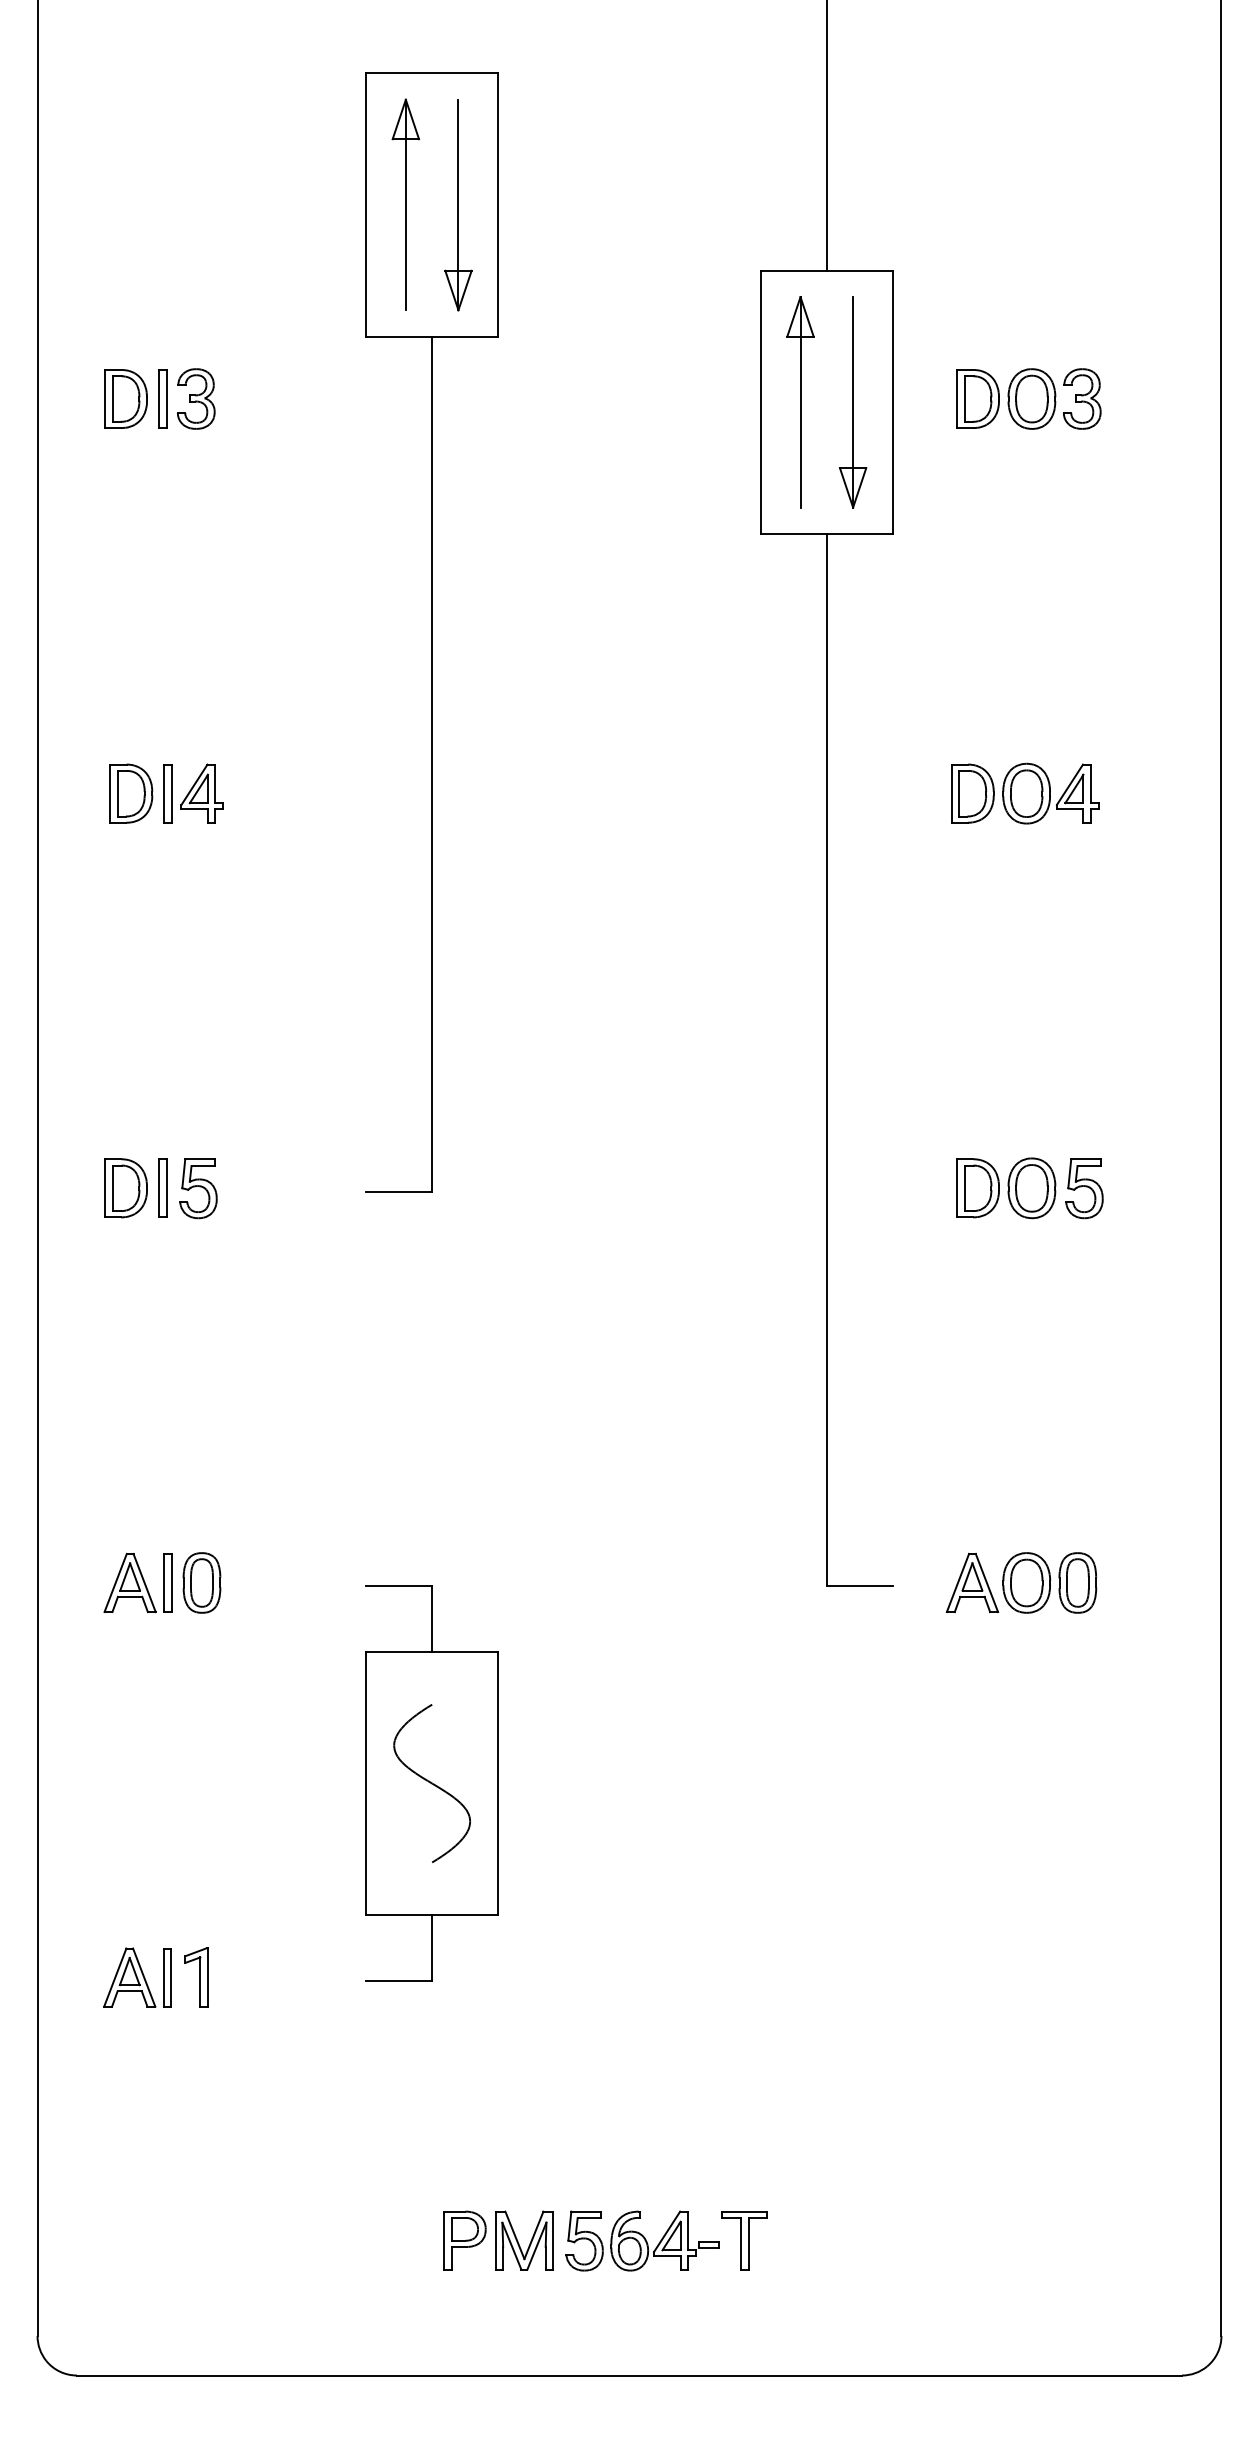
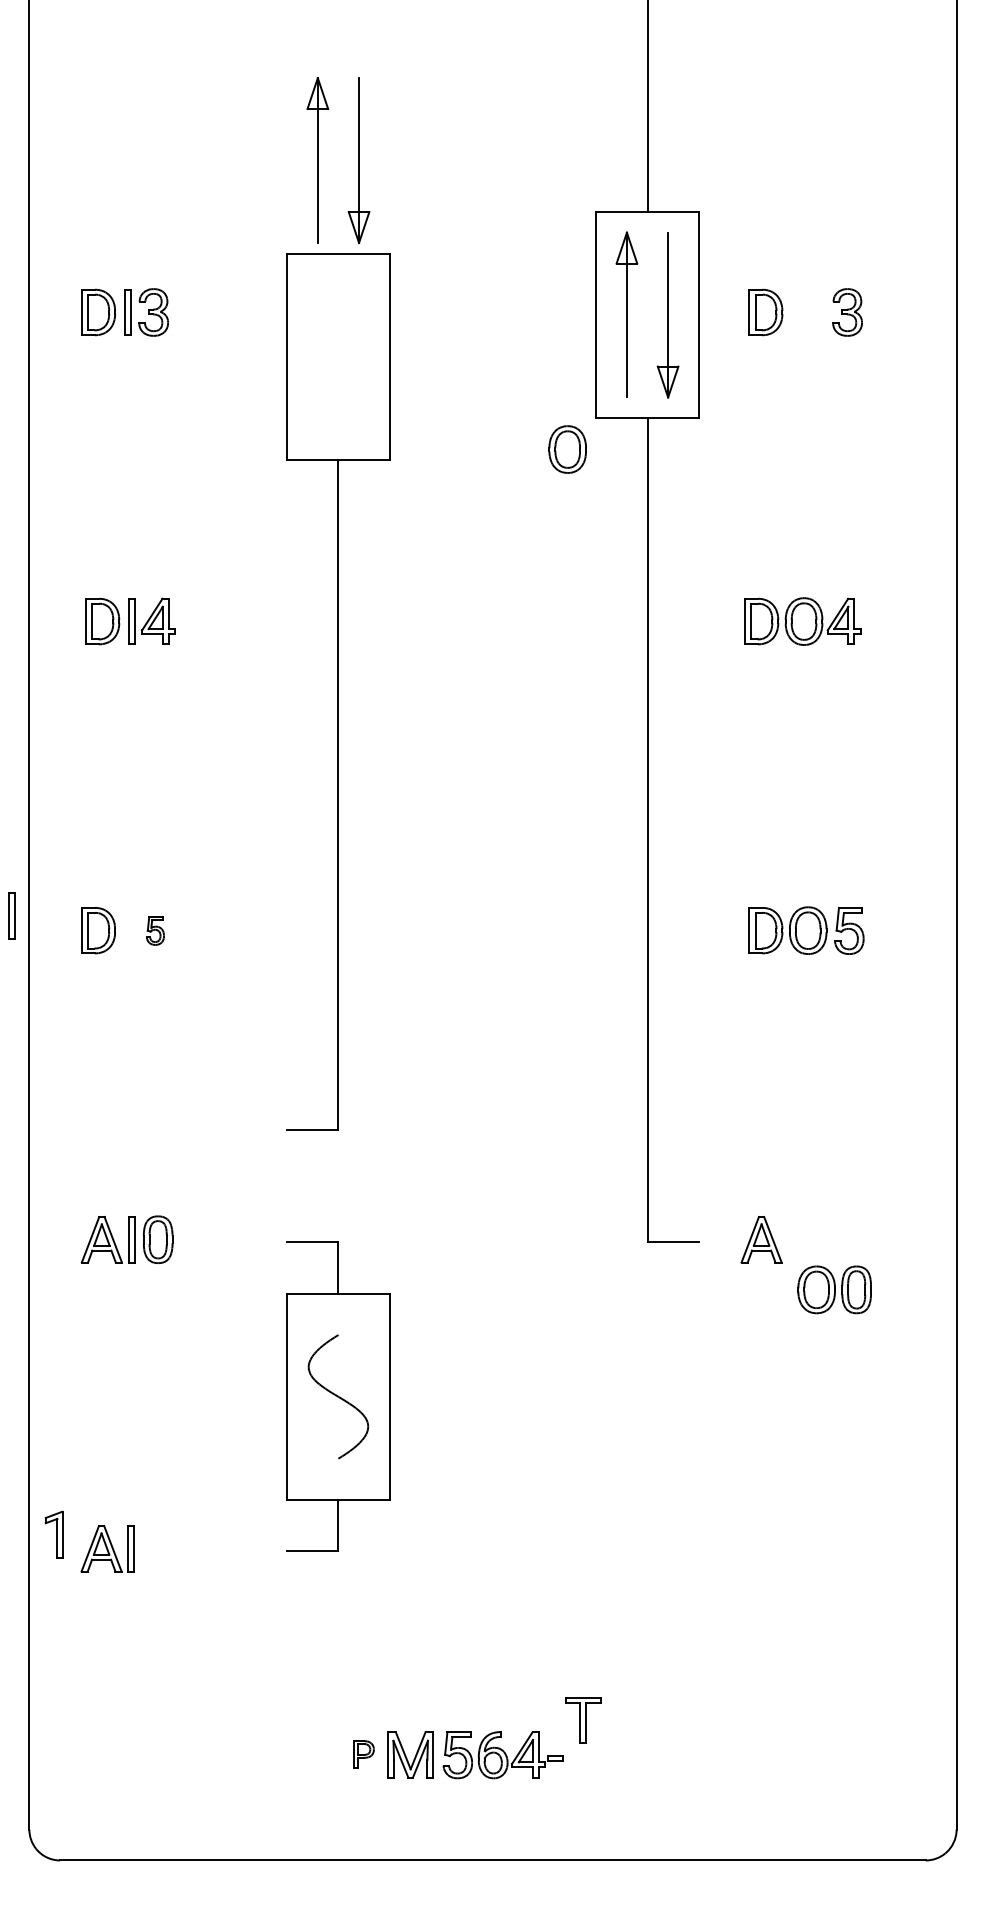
part: (1031, 398) -> (567, 449), moved
part: (431, 632) -> (337, 691), moved
part: (162, 1187) -> (11, 915), moved
part: (198, 1188) -> (155, 930), size x0.6
part: (1049, 1582) -> (834, 1289), moved
part: (196, 1977) -> (54, 1534), moved
part: (464, 2240) -> (363, 1754), size x0.6
part: (744, 2240) -> (583, 1720), moved

